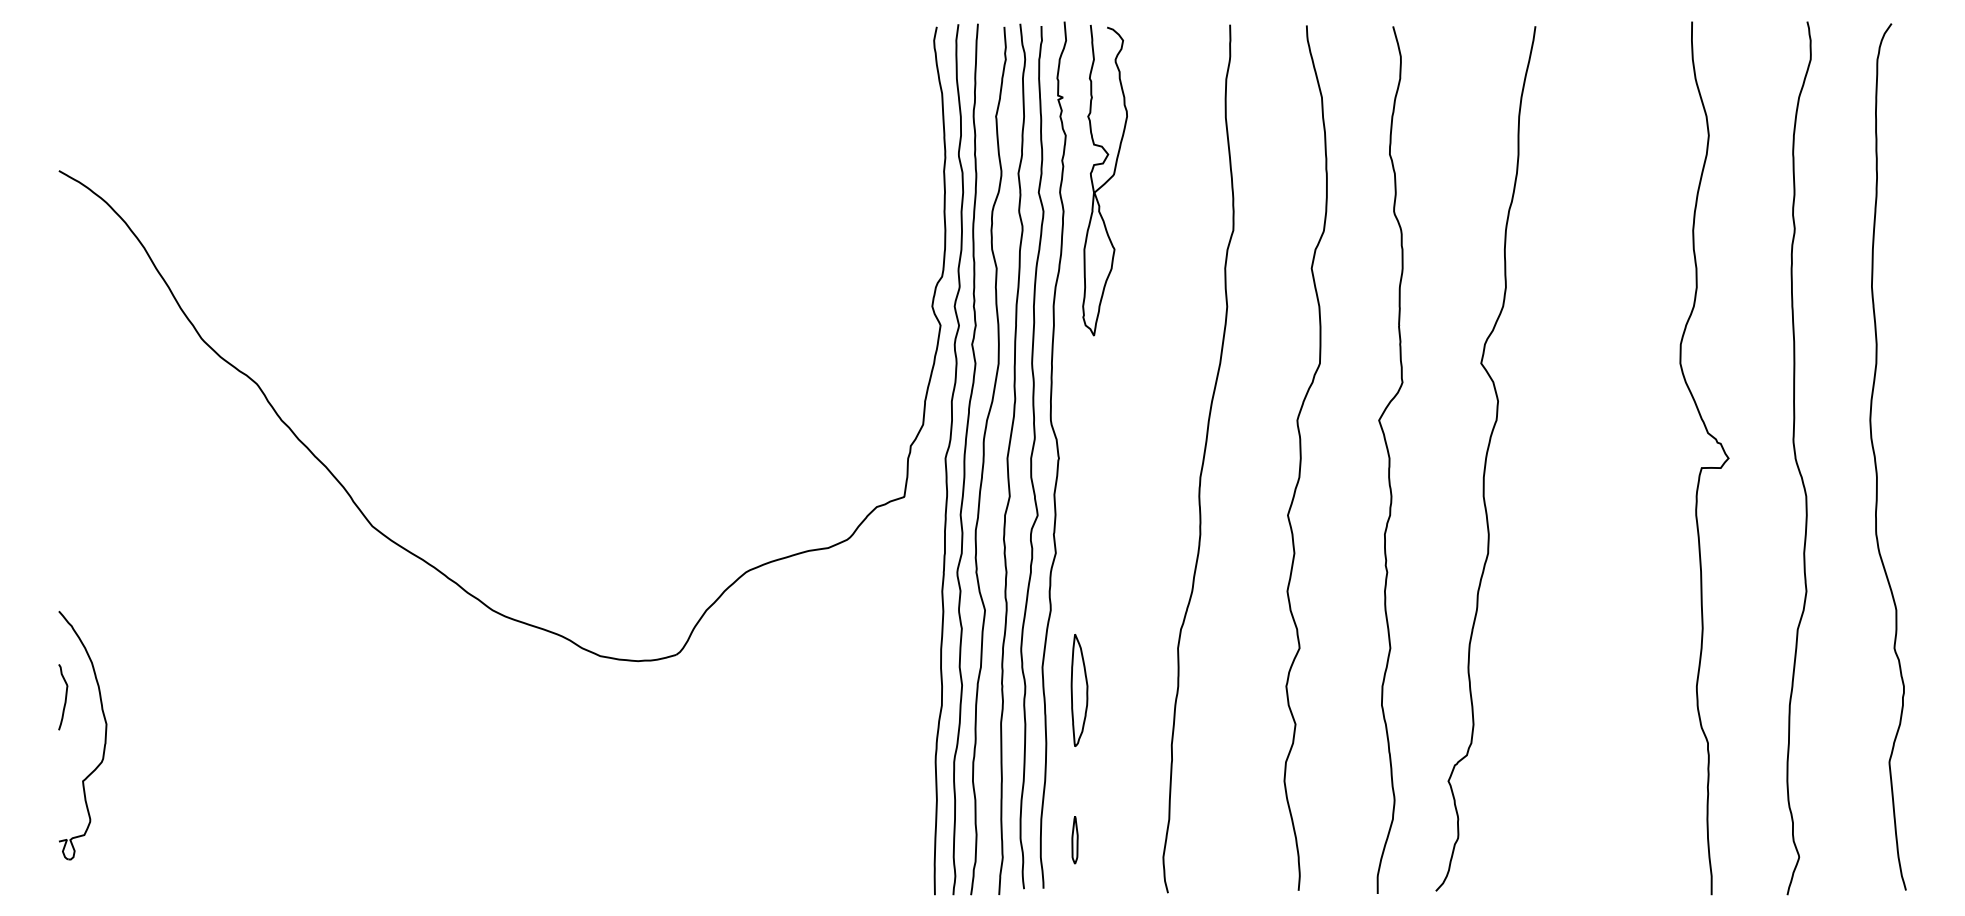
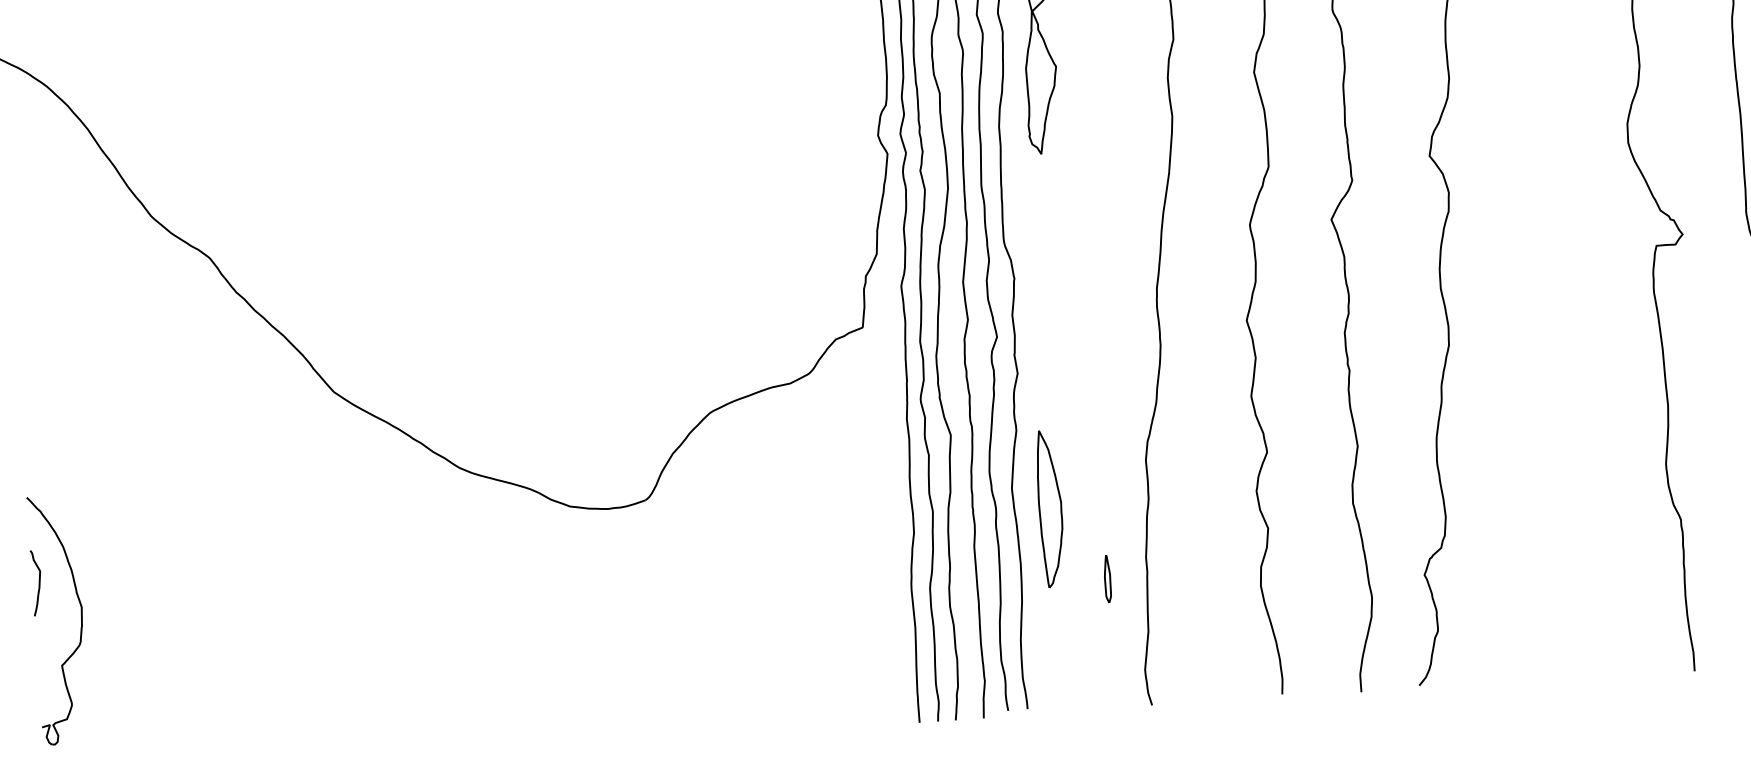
part: (1079, 690) -> (1050, 509), size x1.4
part: (1074, 840) -> (1107, 579), moved

